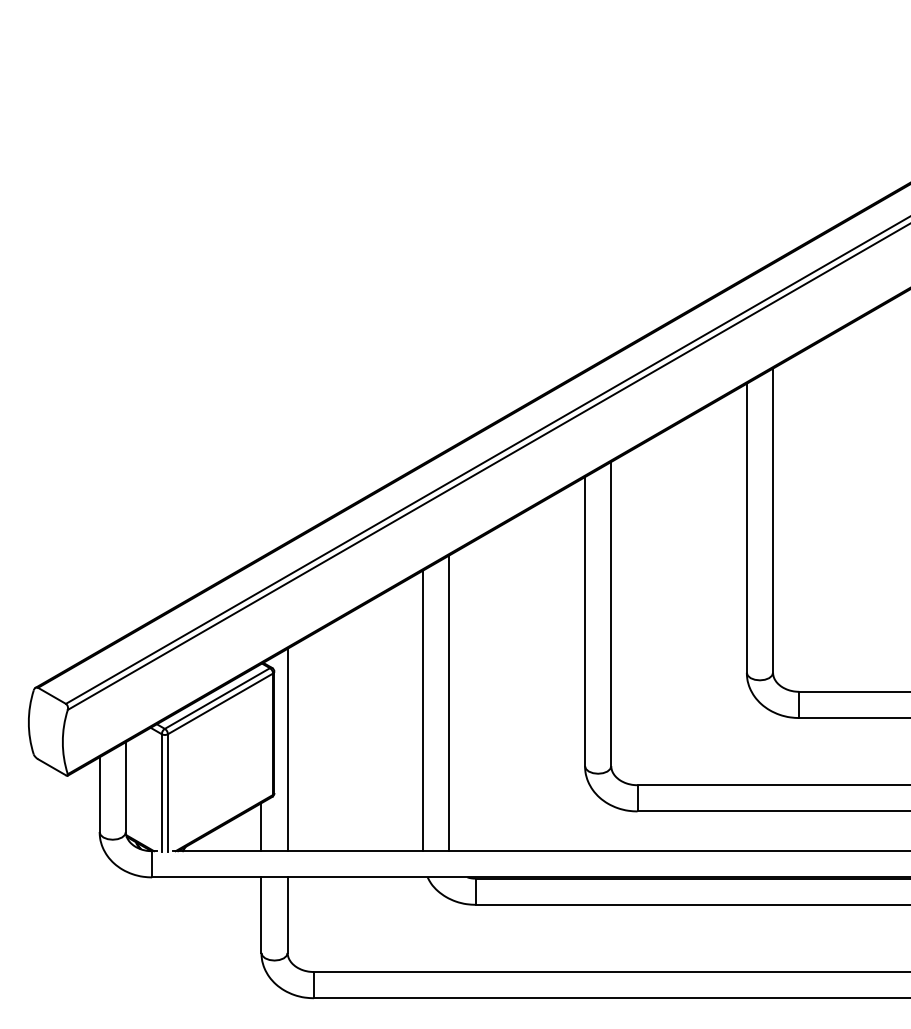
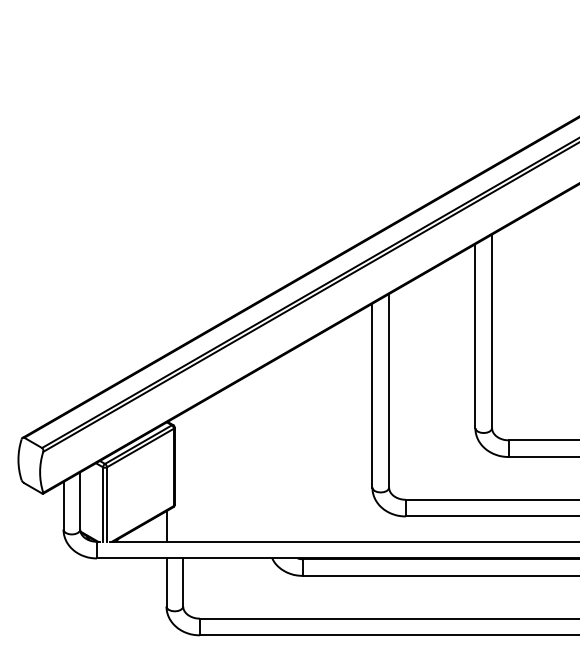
line: (450, 703) -> (286, 447), removed
line: (423, 710) -> (269, 452), removed
line: (288, 748) -> (183, 476), removed

